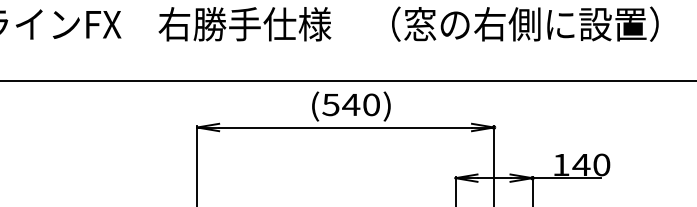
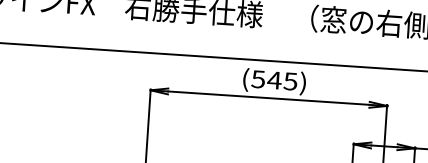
text: (370, 104) -> (289, 81), (540) -> (545)

